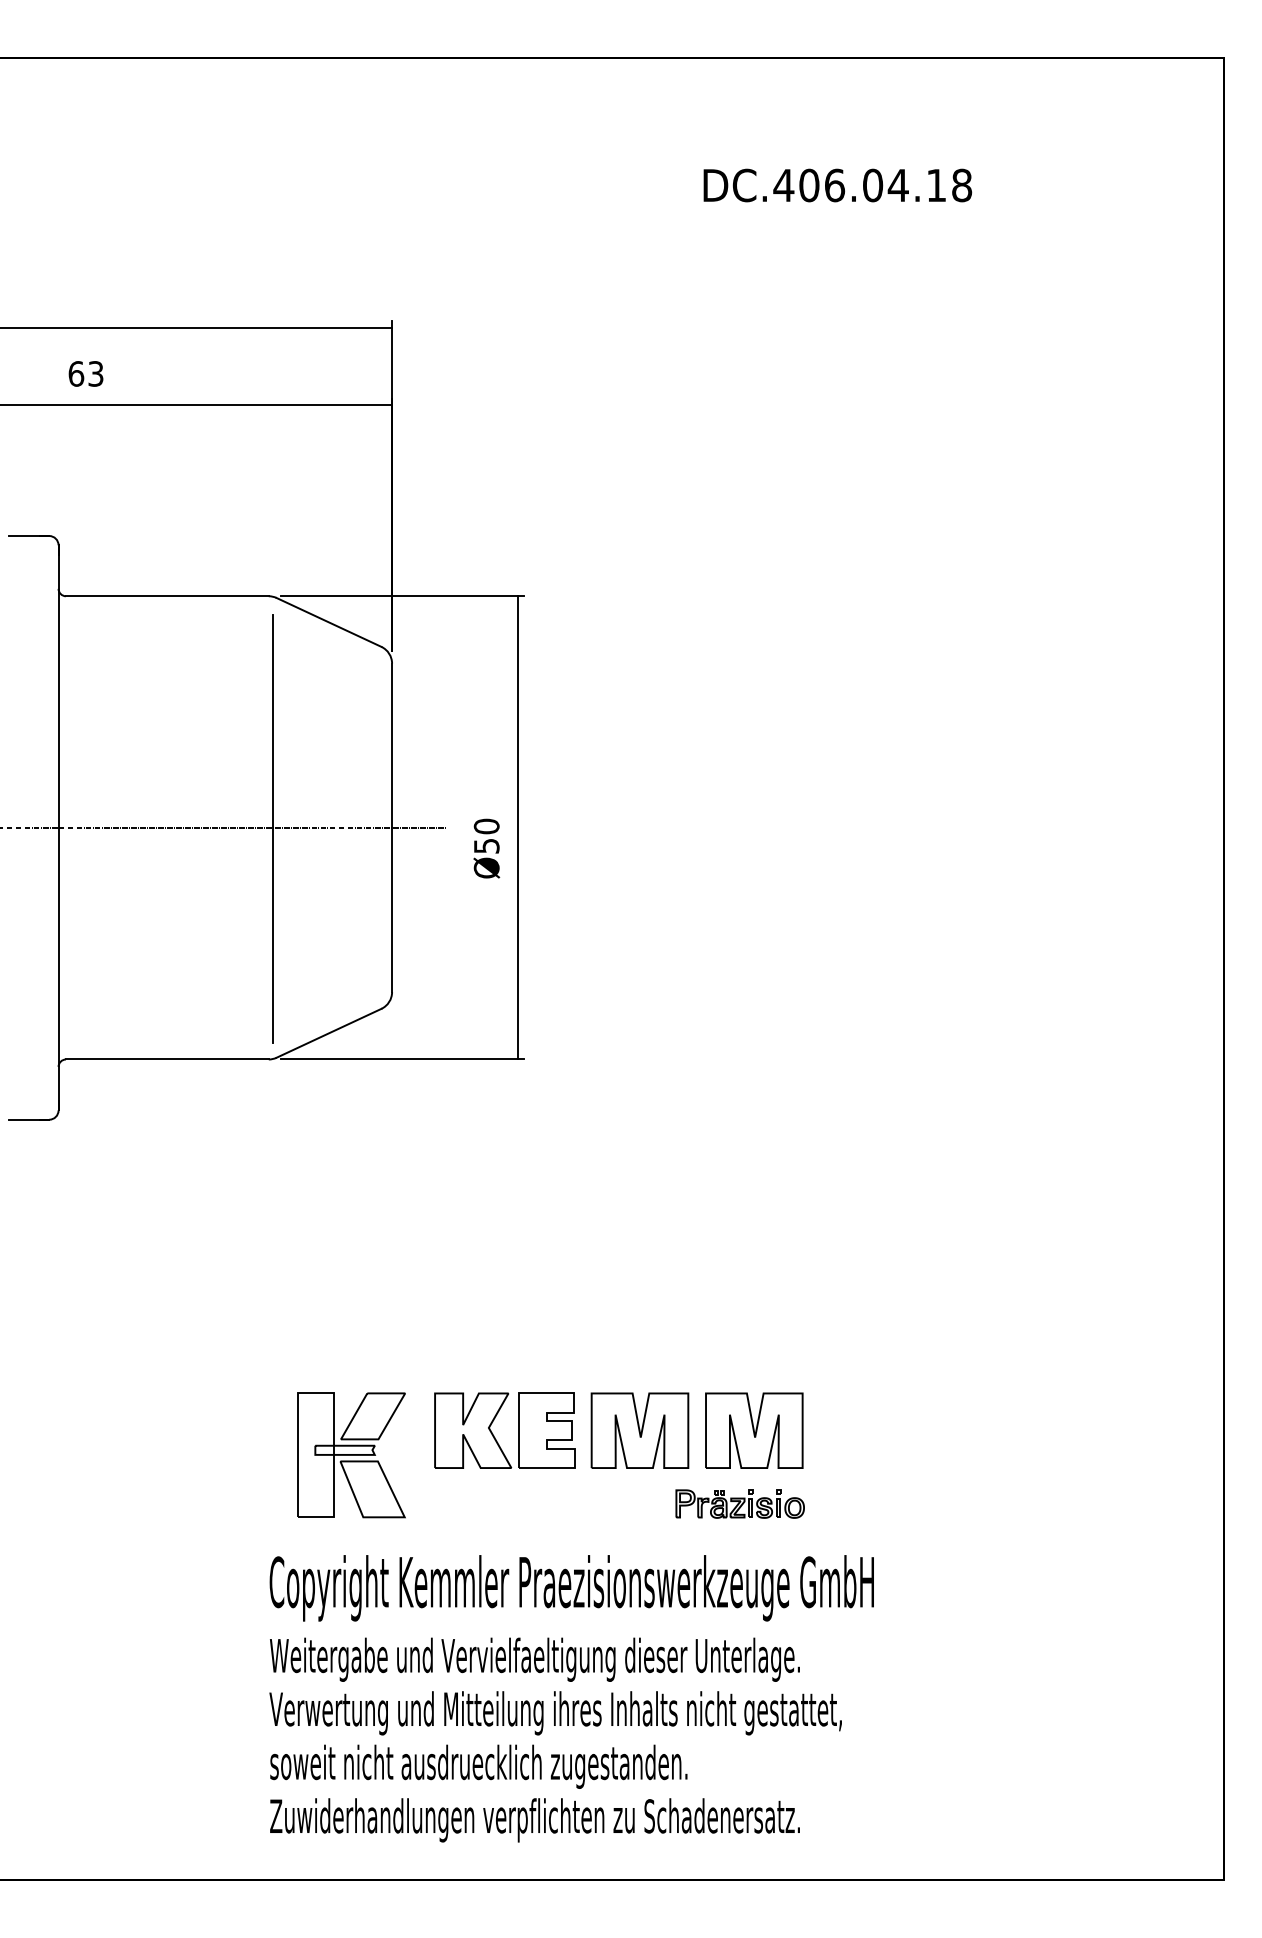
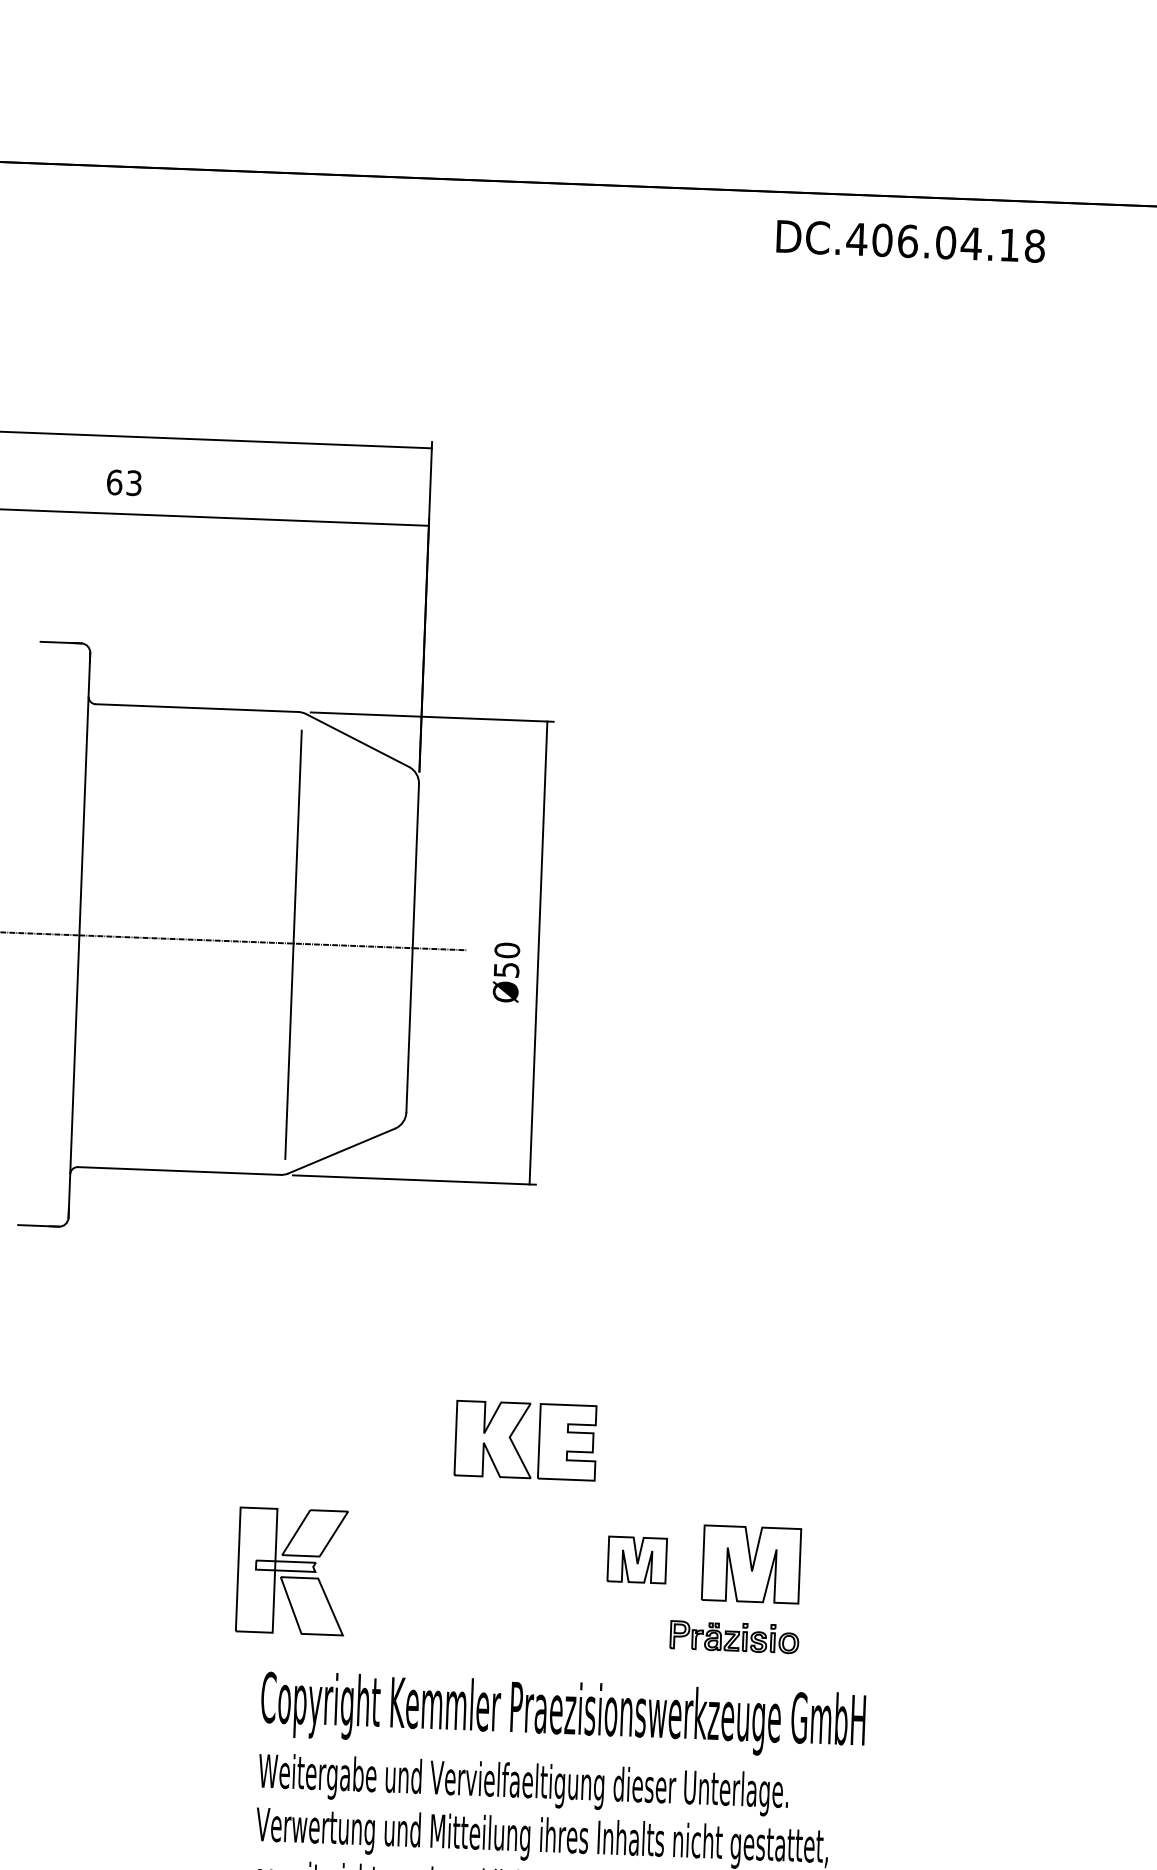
text: (837, 185) -> (910, 241), moved
part: (639, 1430) -> (636, 1559), size x0.6
part: (494, 1435) -> (515, 1445), moved
part: (351, 1455) -> (292, 1571), moved

